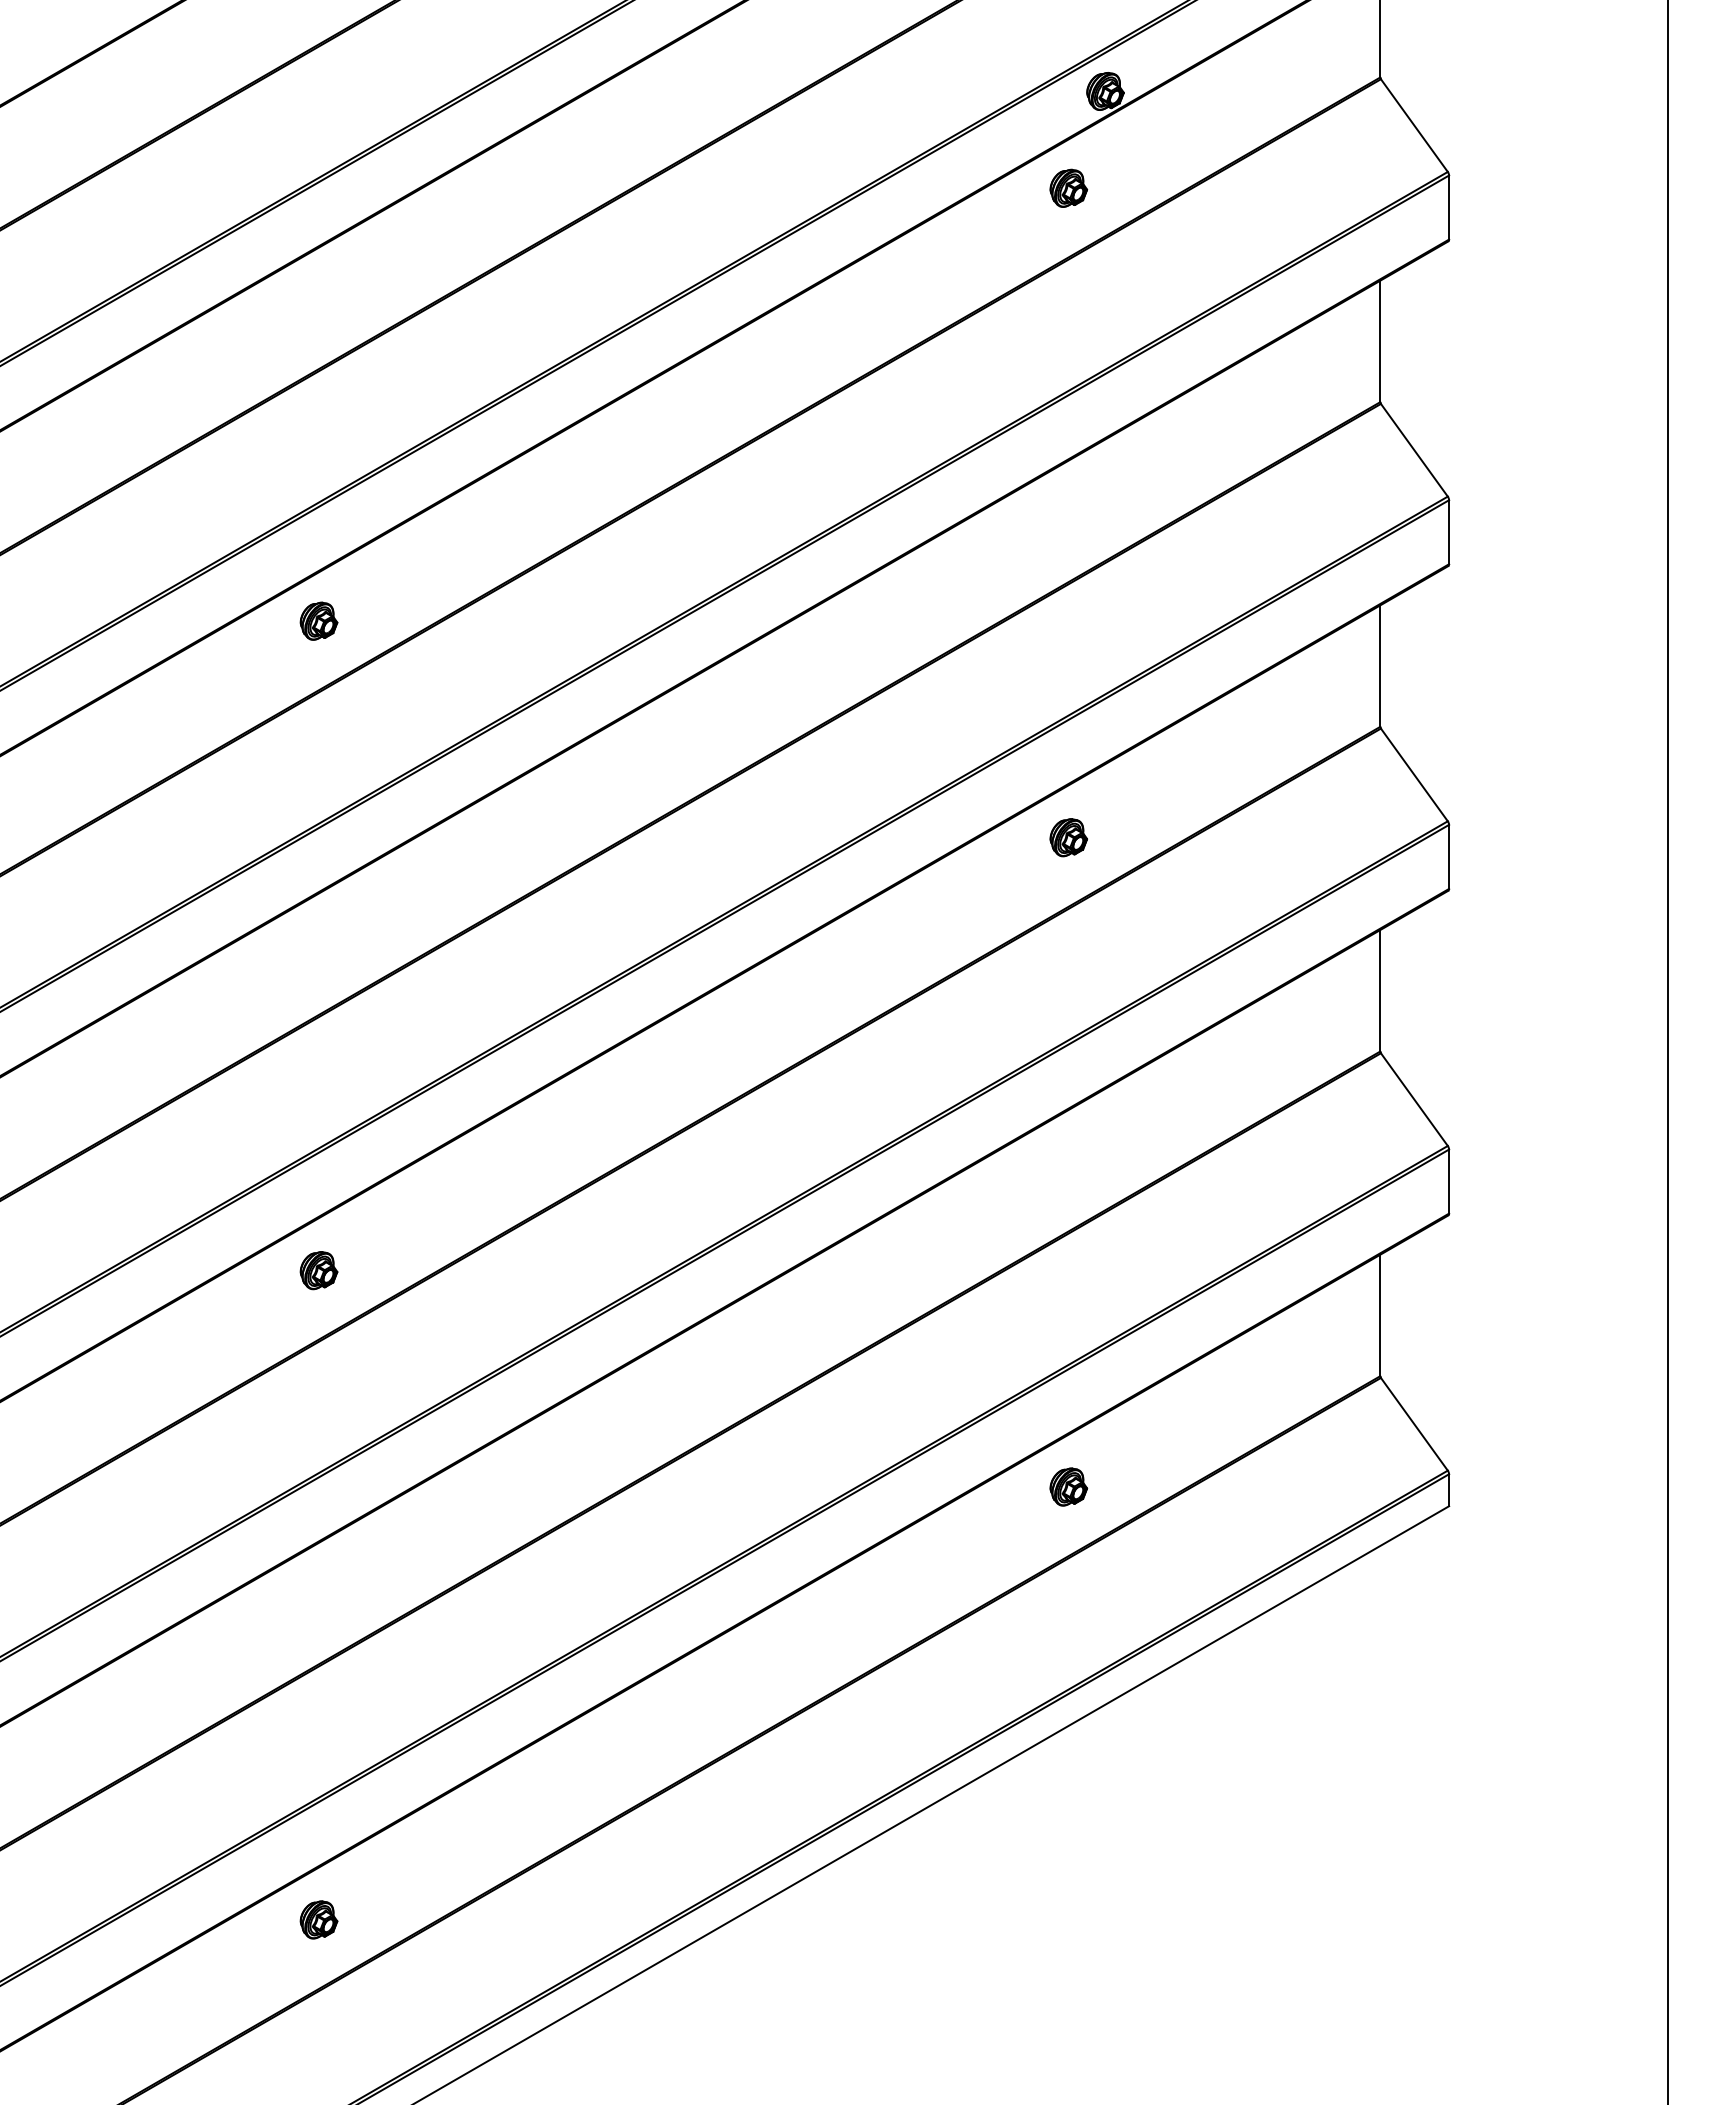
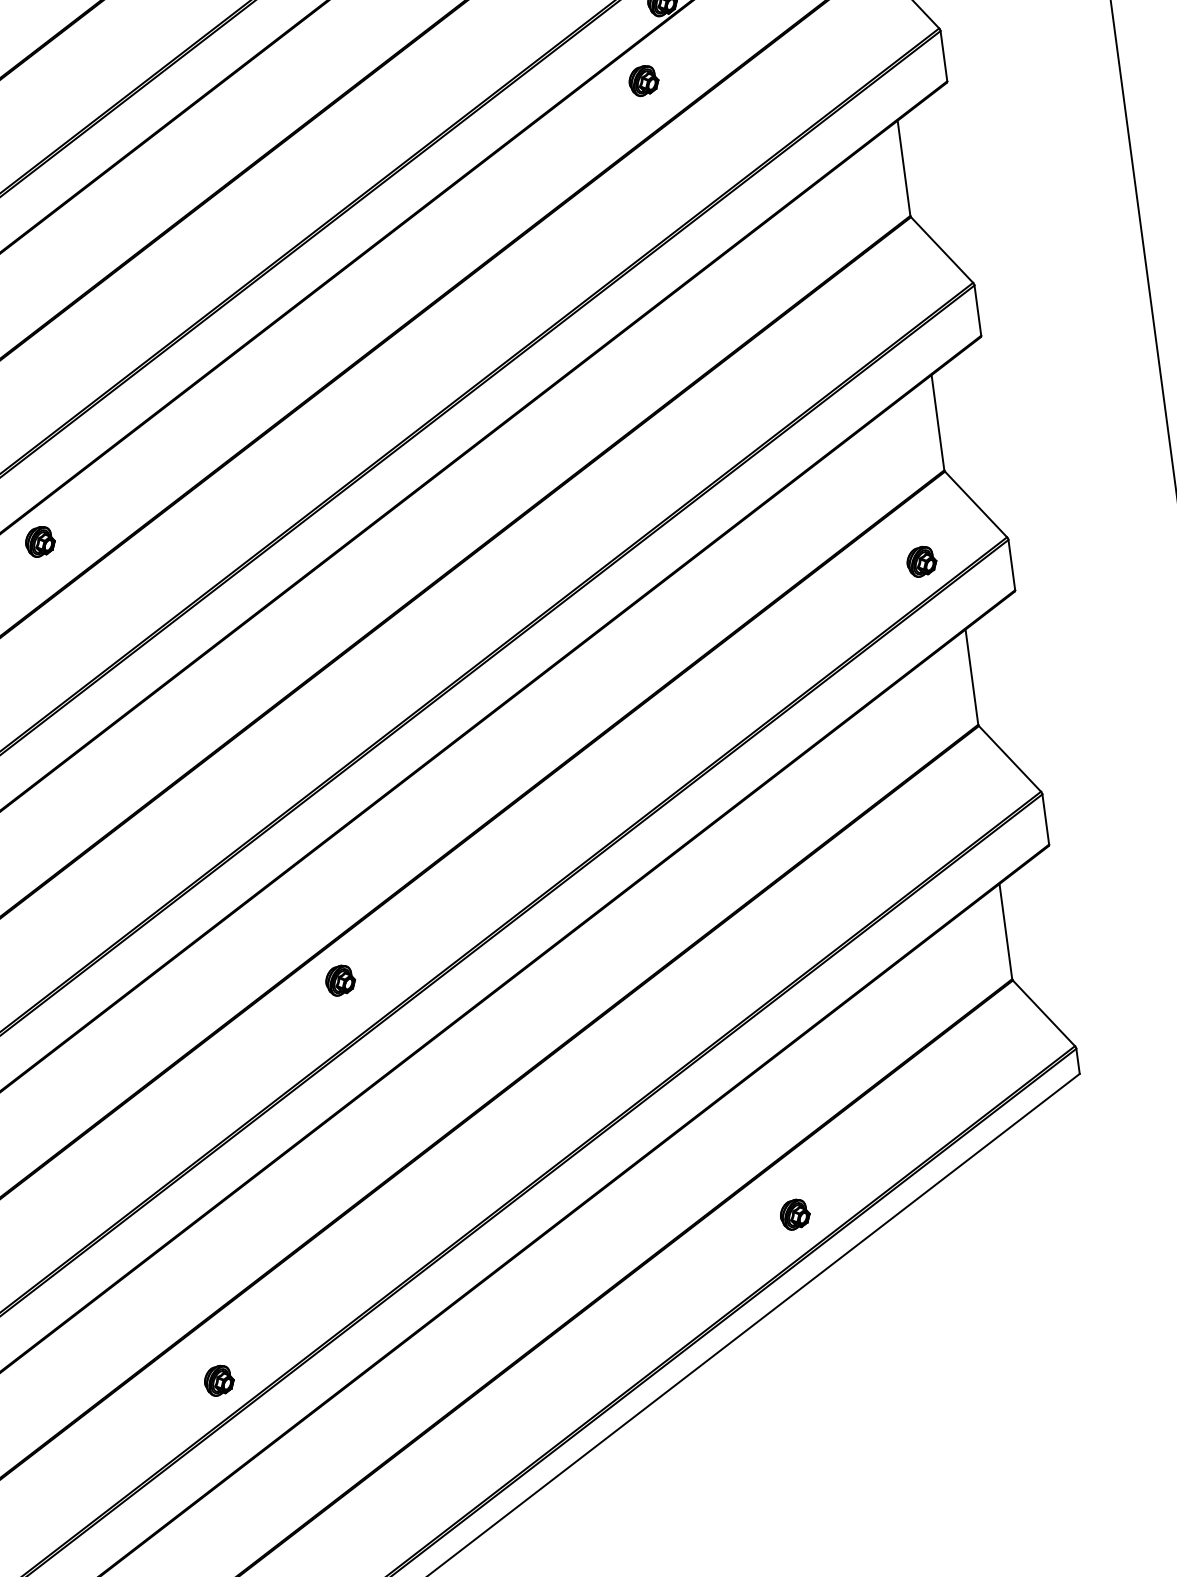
part: (318, 620) -> (39, 541), moved
part: (1068, 837) -> (921, 561), moved
part: (318, 1270) -> (340, 980), moved
part: (1068, 1486) -> (794, 1214), moved
part: (318, 1919) -> (218, 1380), moved

